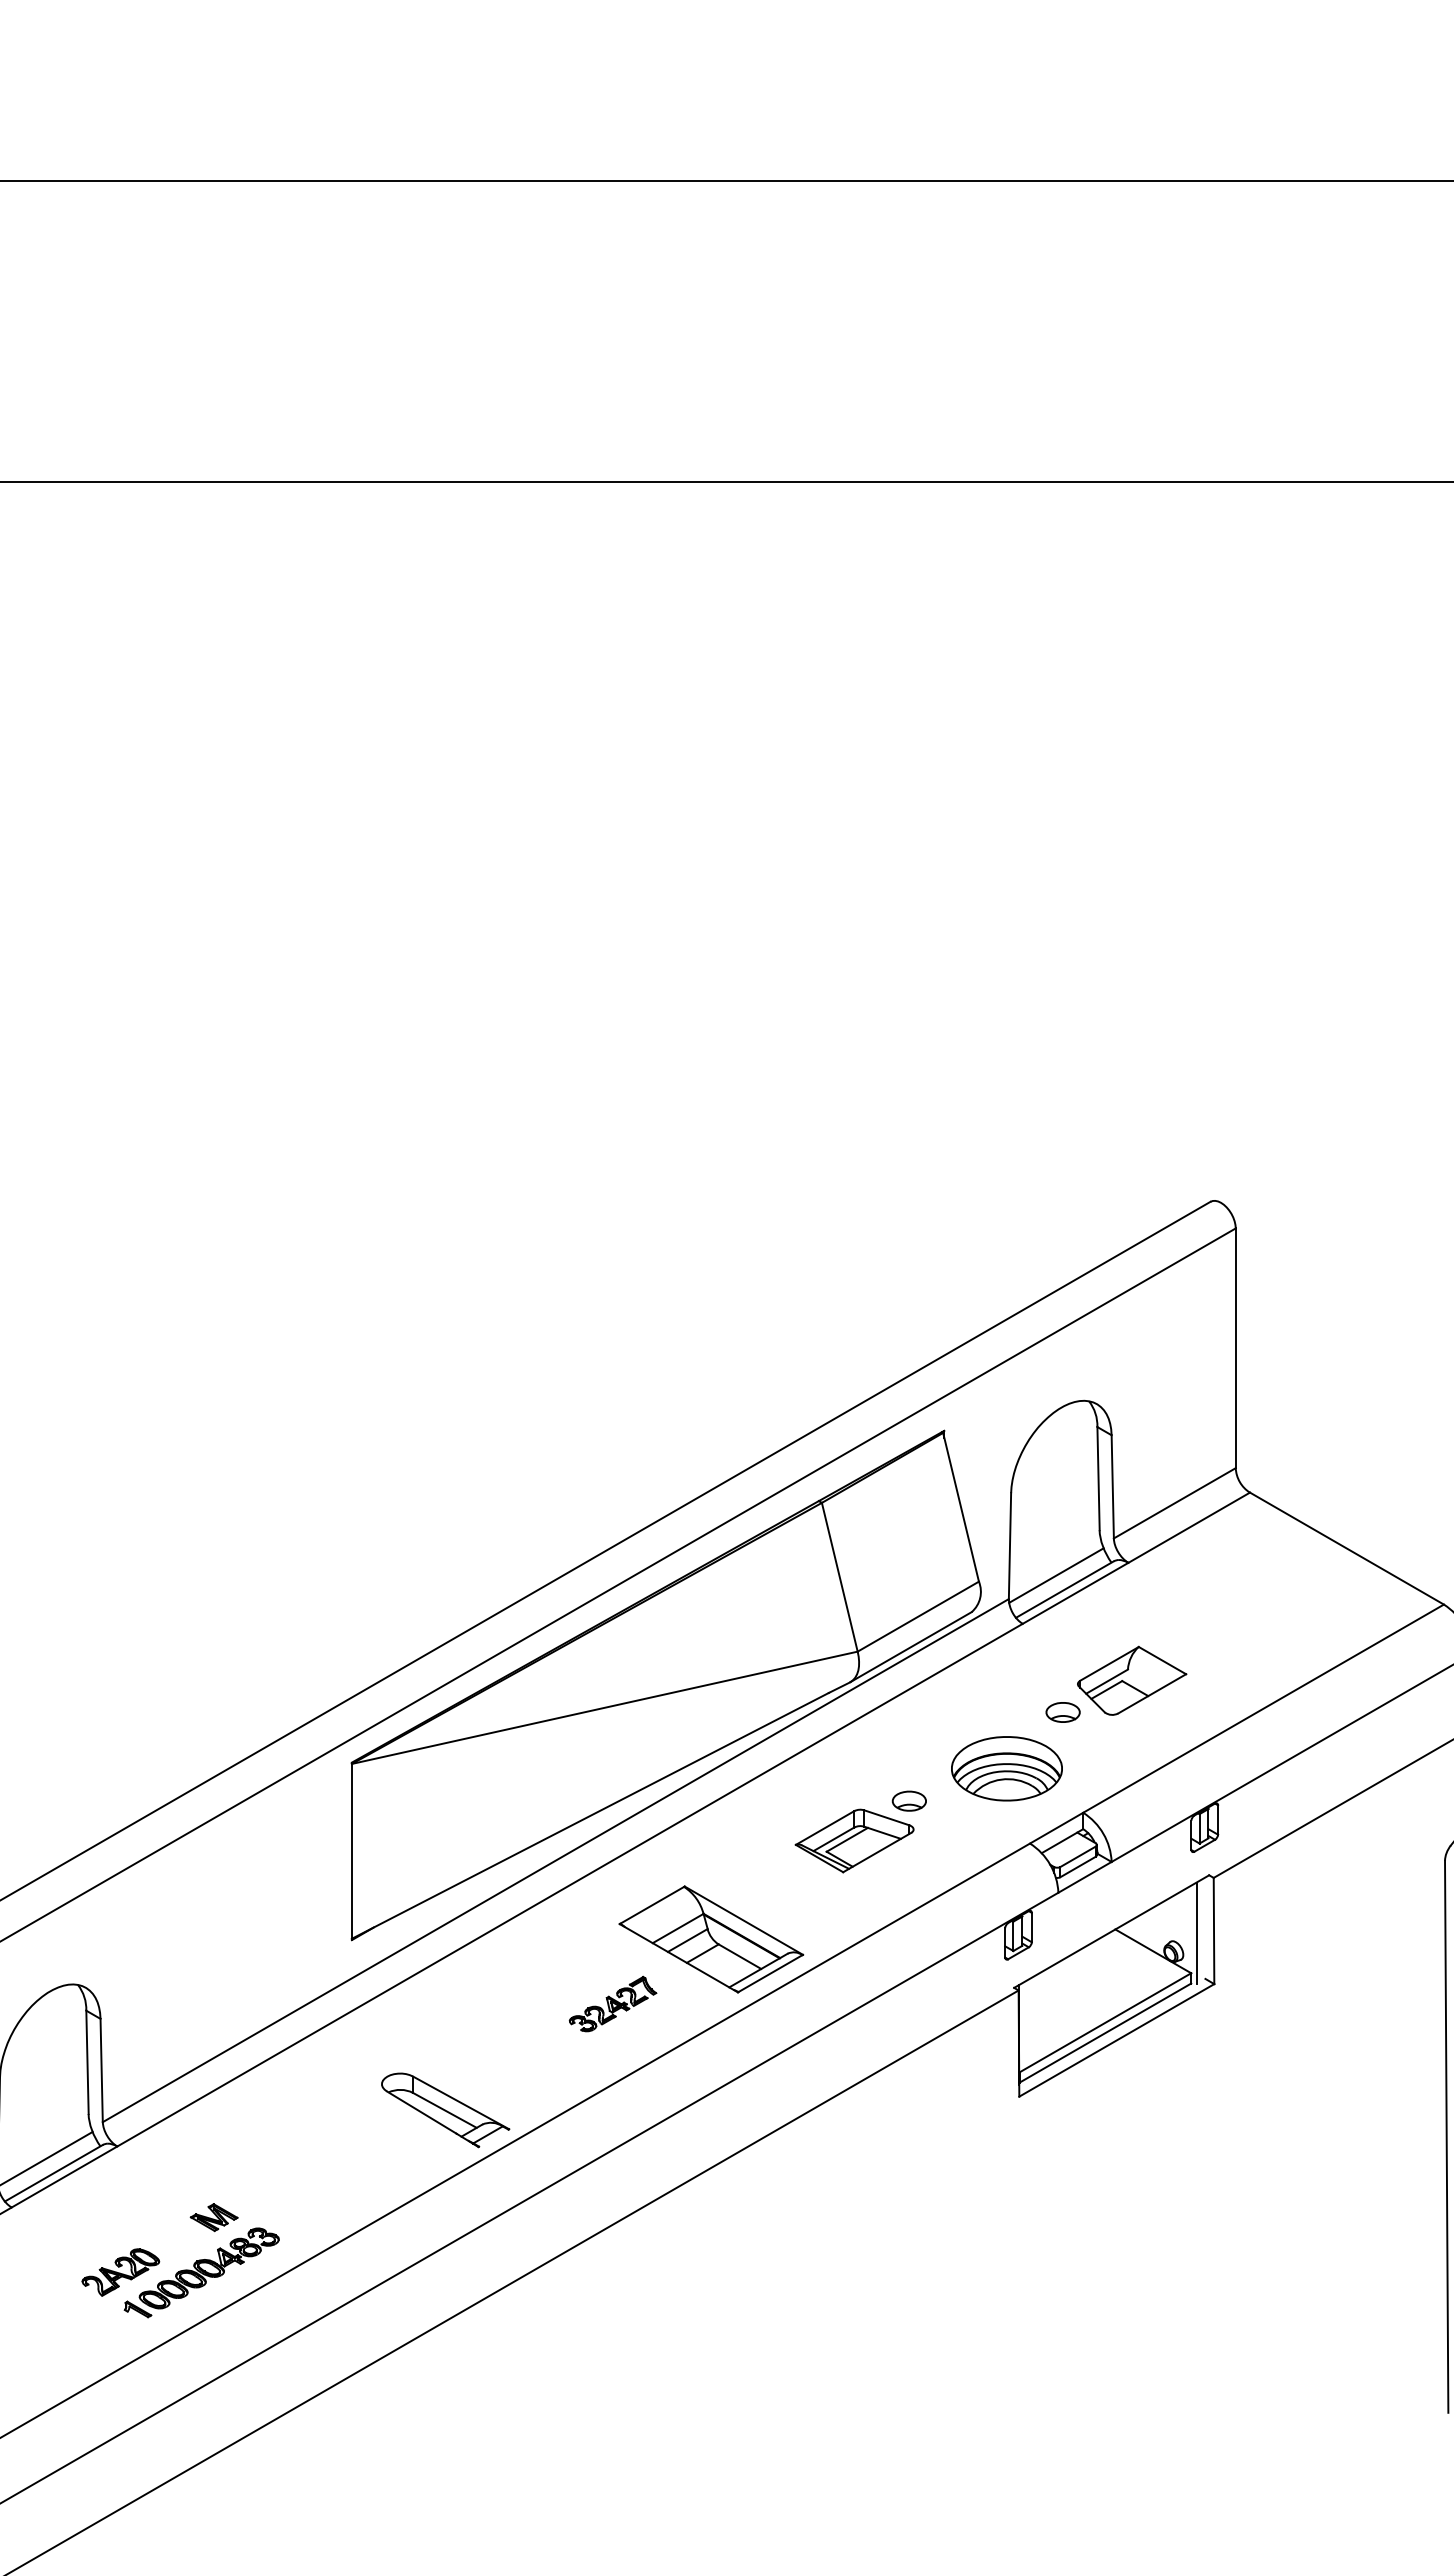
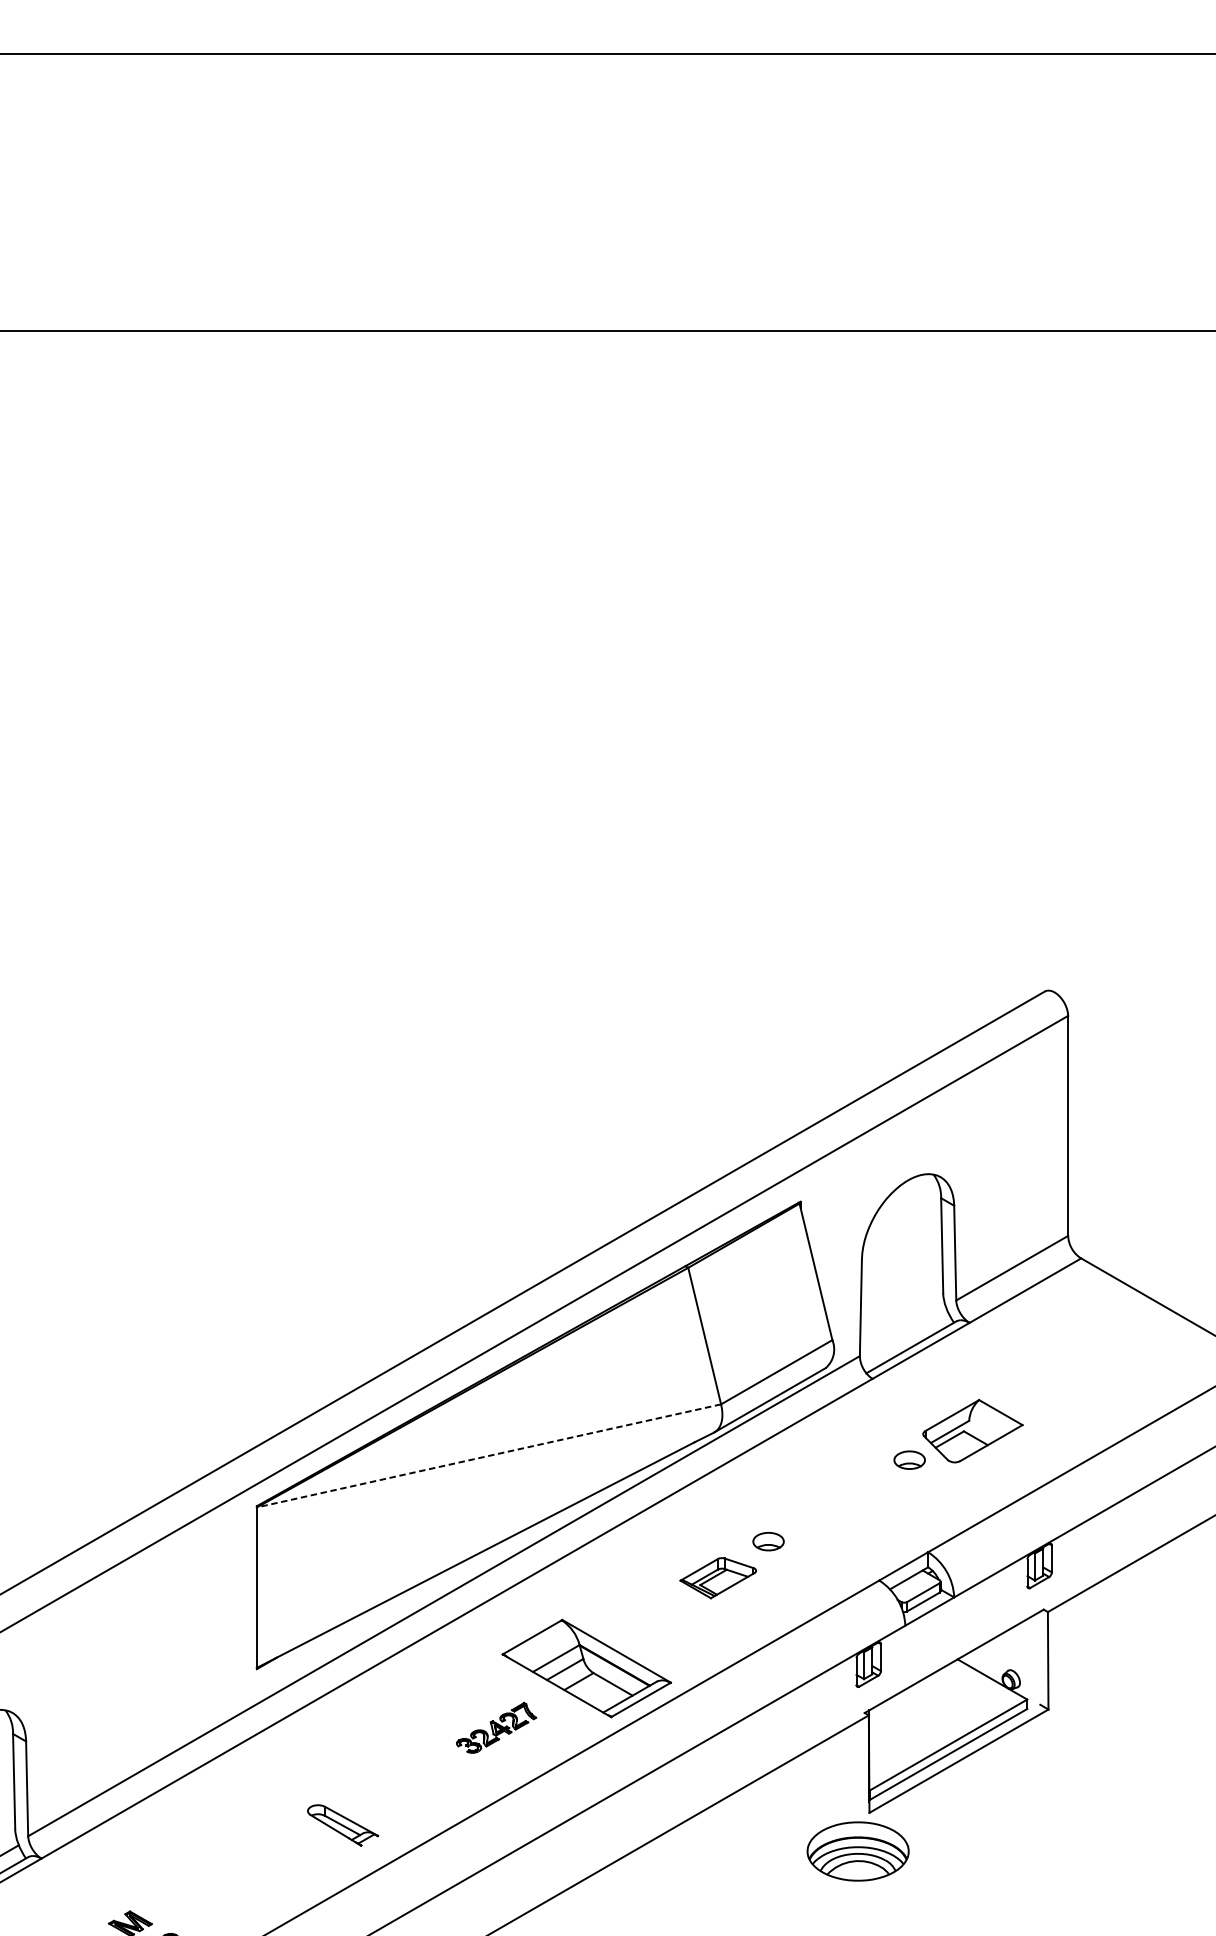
line: (1056, 1575) -> (903, 1334), removed
line: (604, 1707) -> (488, 1455), solid -> dashed
part: (1006, 1768) -> (857, 1851), moved
part: (854, 1840) -> (718, 1577), size x0.7
line: (1196, 1933) -> (1032, 1663), removed
part: (445, 2110) -> (342, 1825), size x0.6

